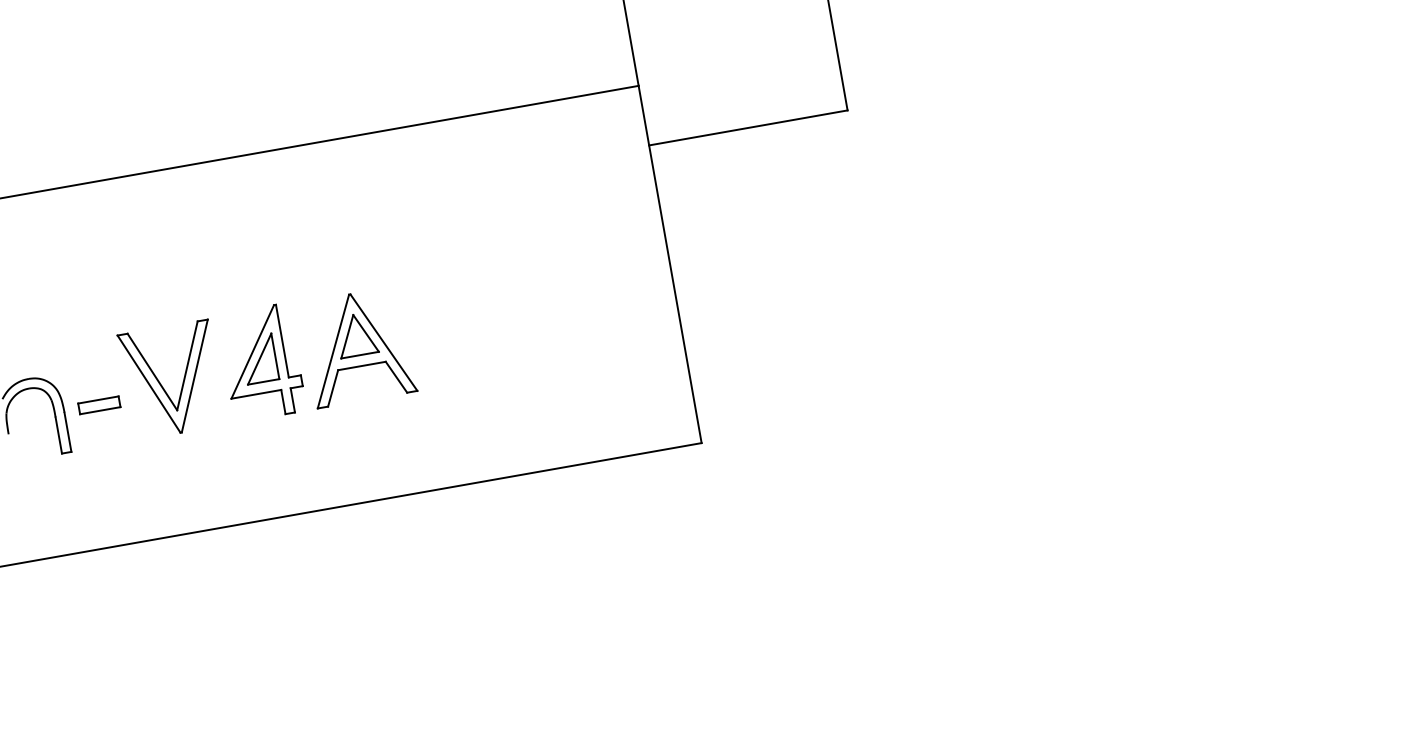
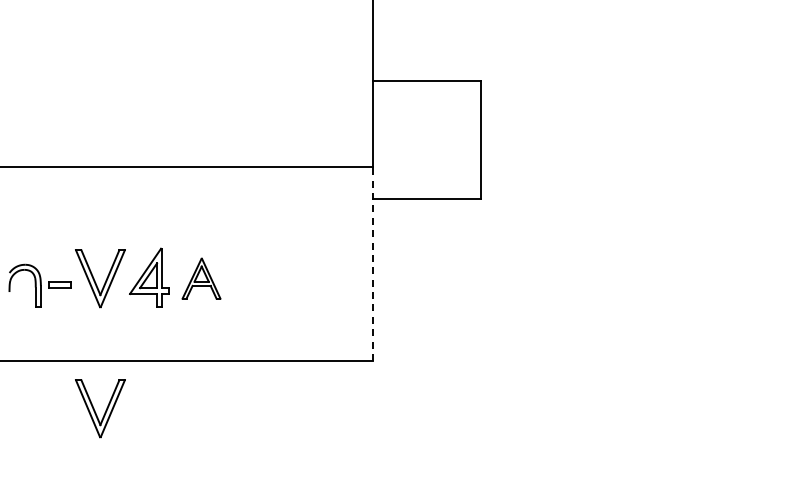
line: (670, 265) -> (373, 264), solid -> dashed
part: (358, 346) -> (201, 278), size x0.7
part: (214, 619) -> (100, 408), added

